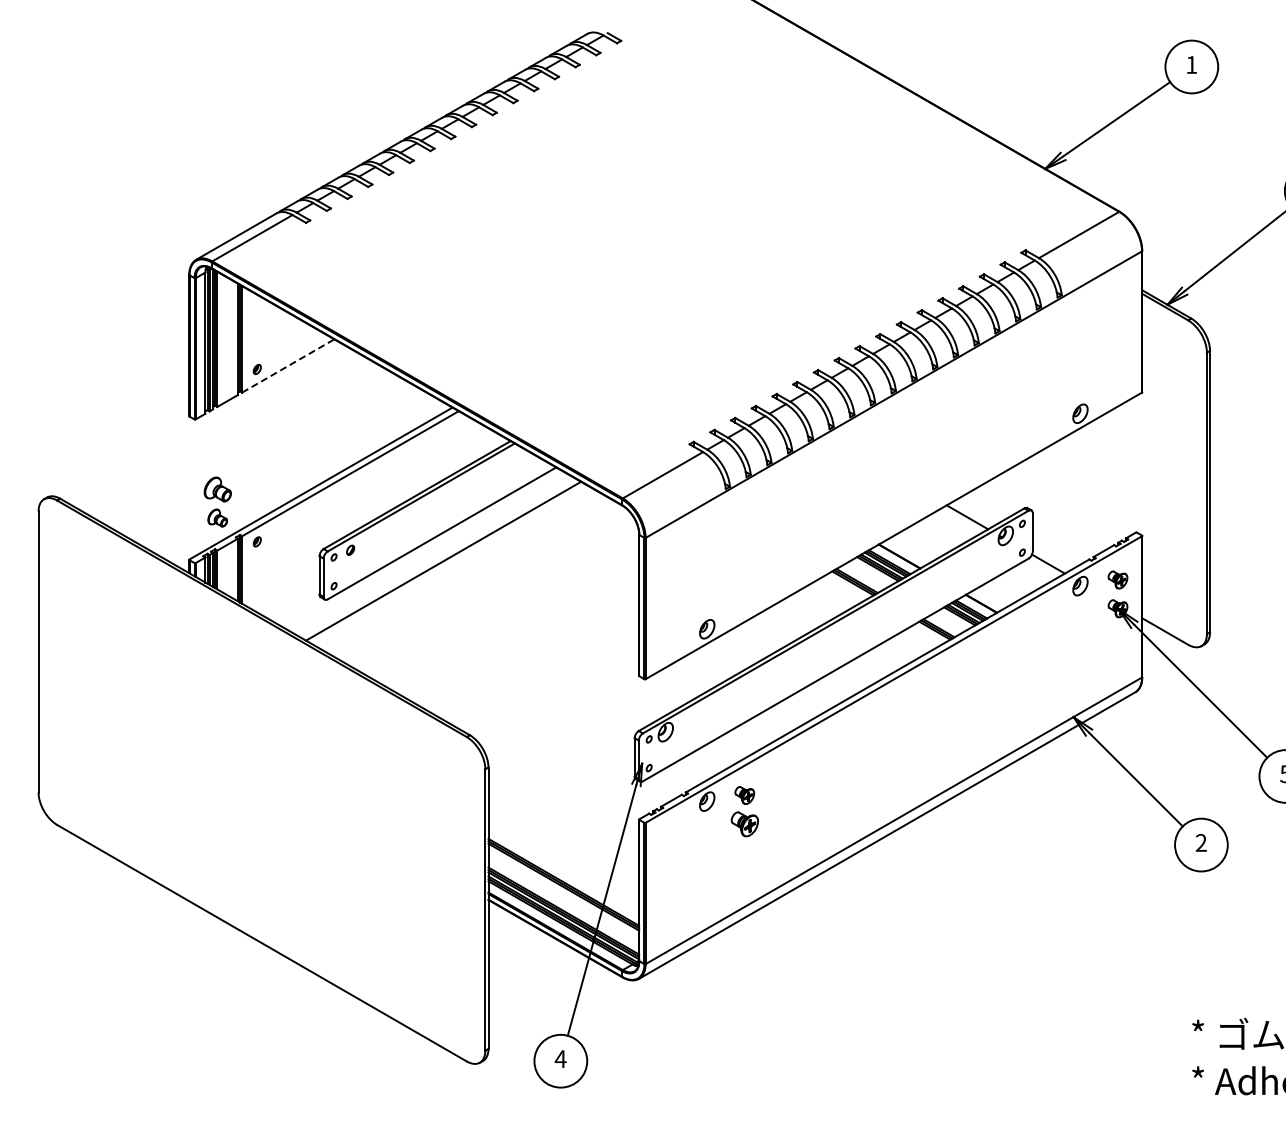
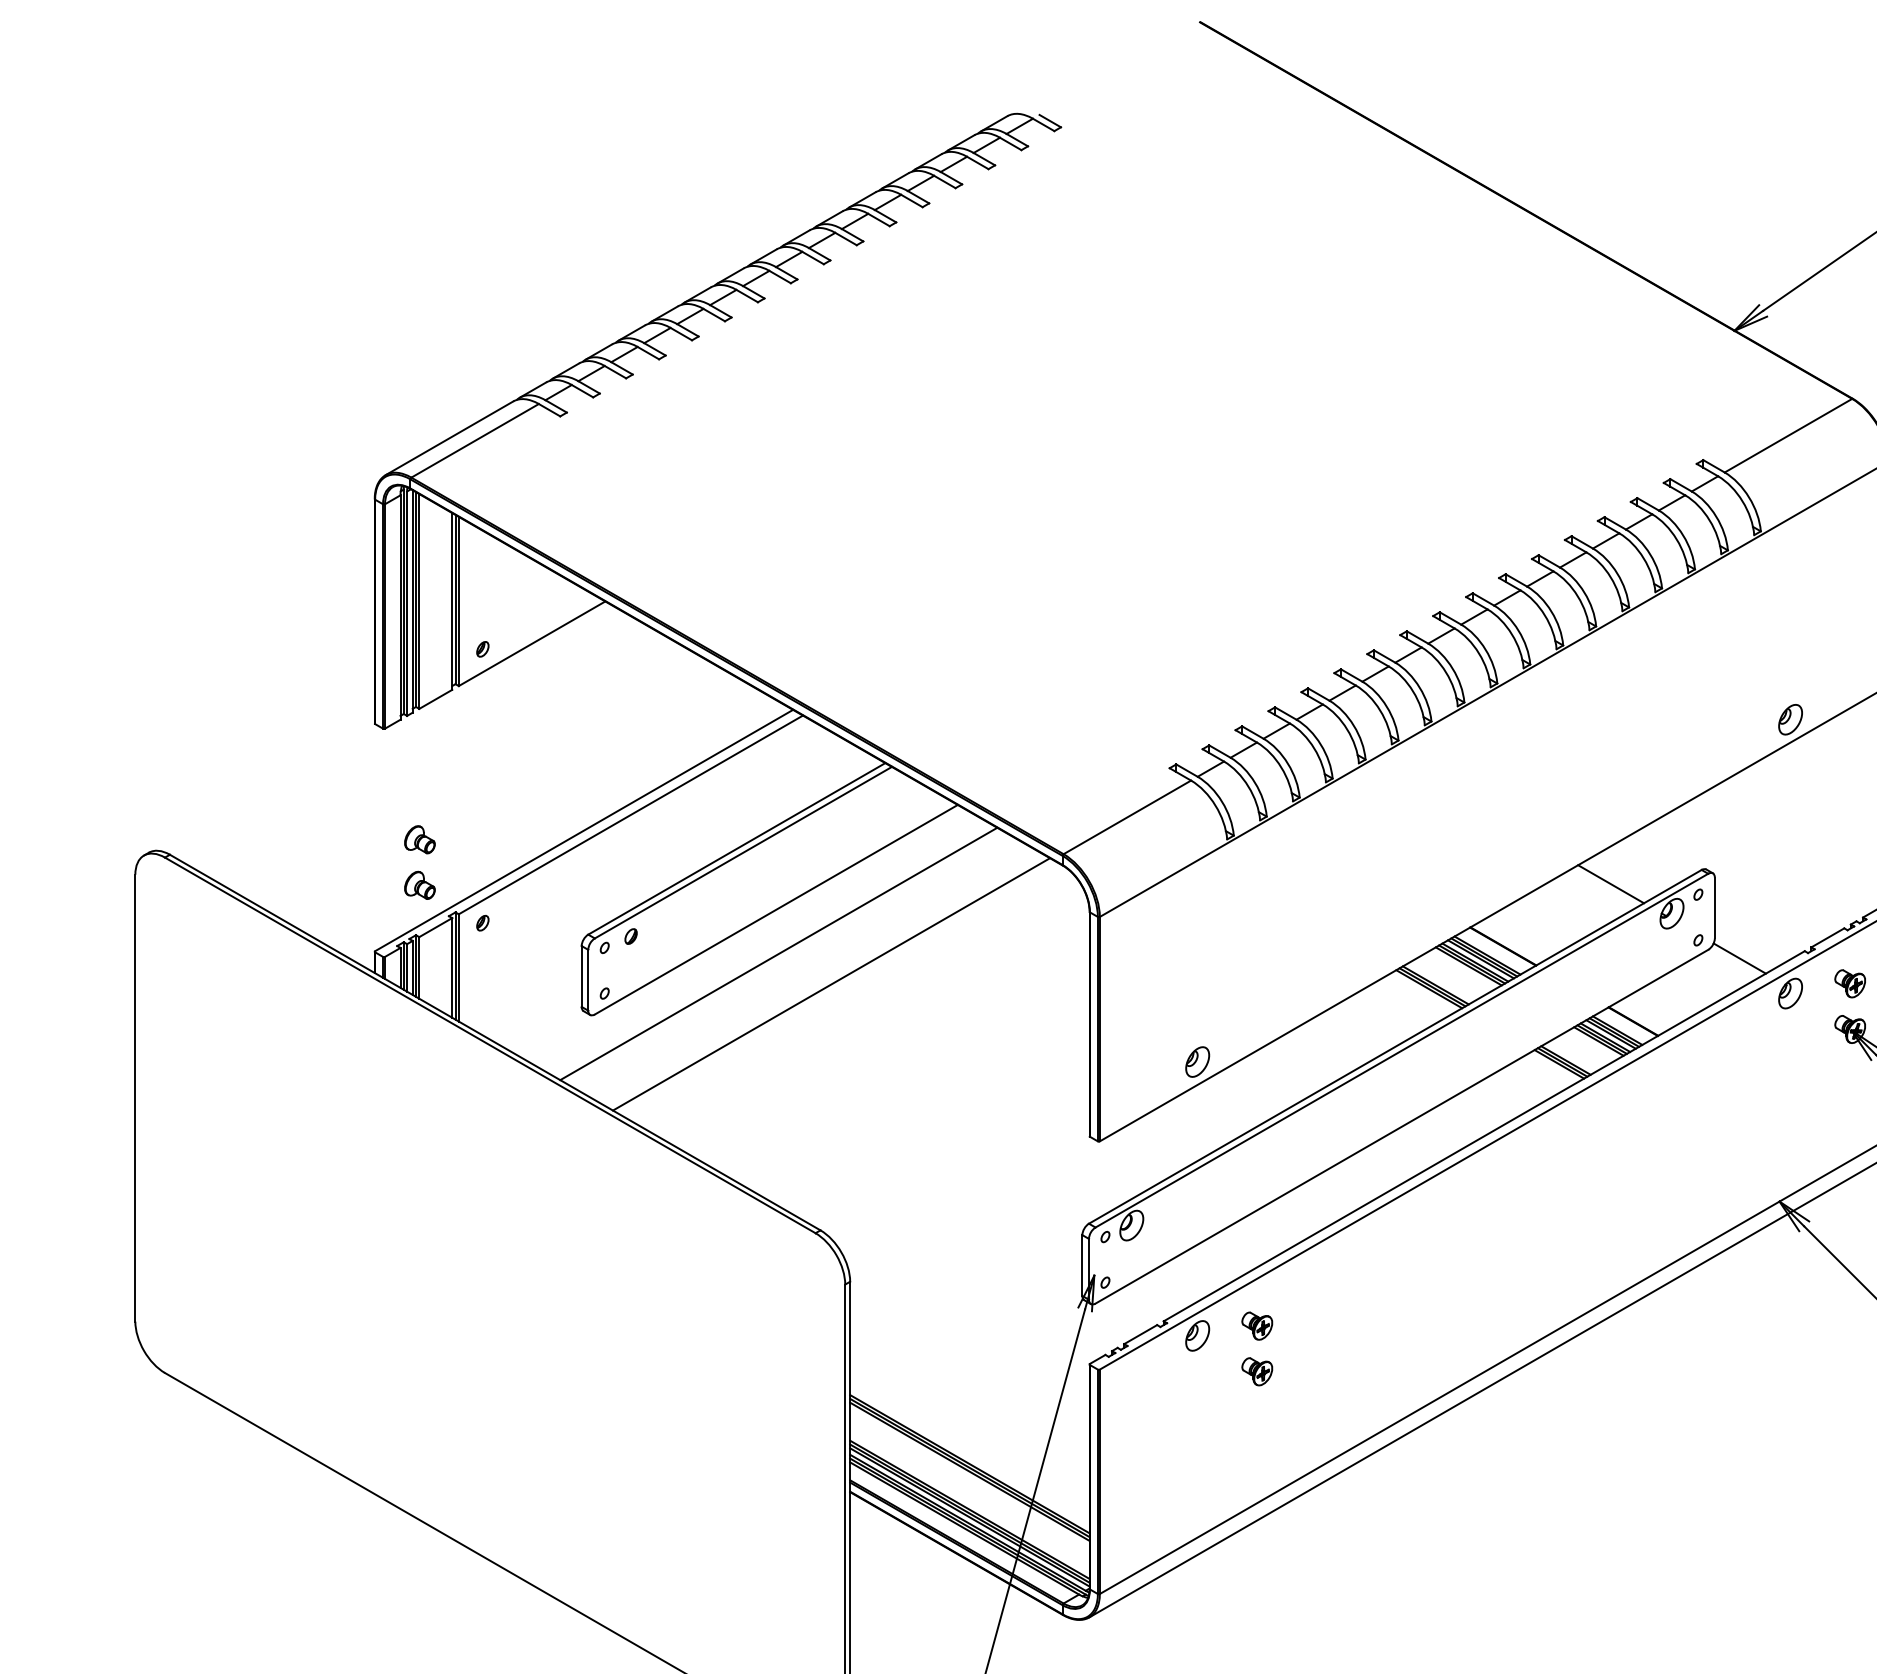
line: (288, 365) -> (532, 643), dashed -> solid
part: (217, 488) -> (419, 838), size x0.71
line: (476, 579) -> (831, 982), added
part: (744, 823) -> (1256, 1370), size x0.71

